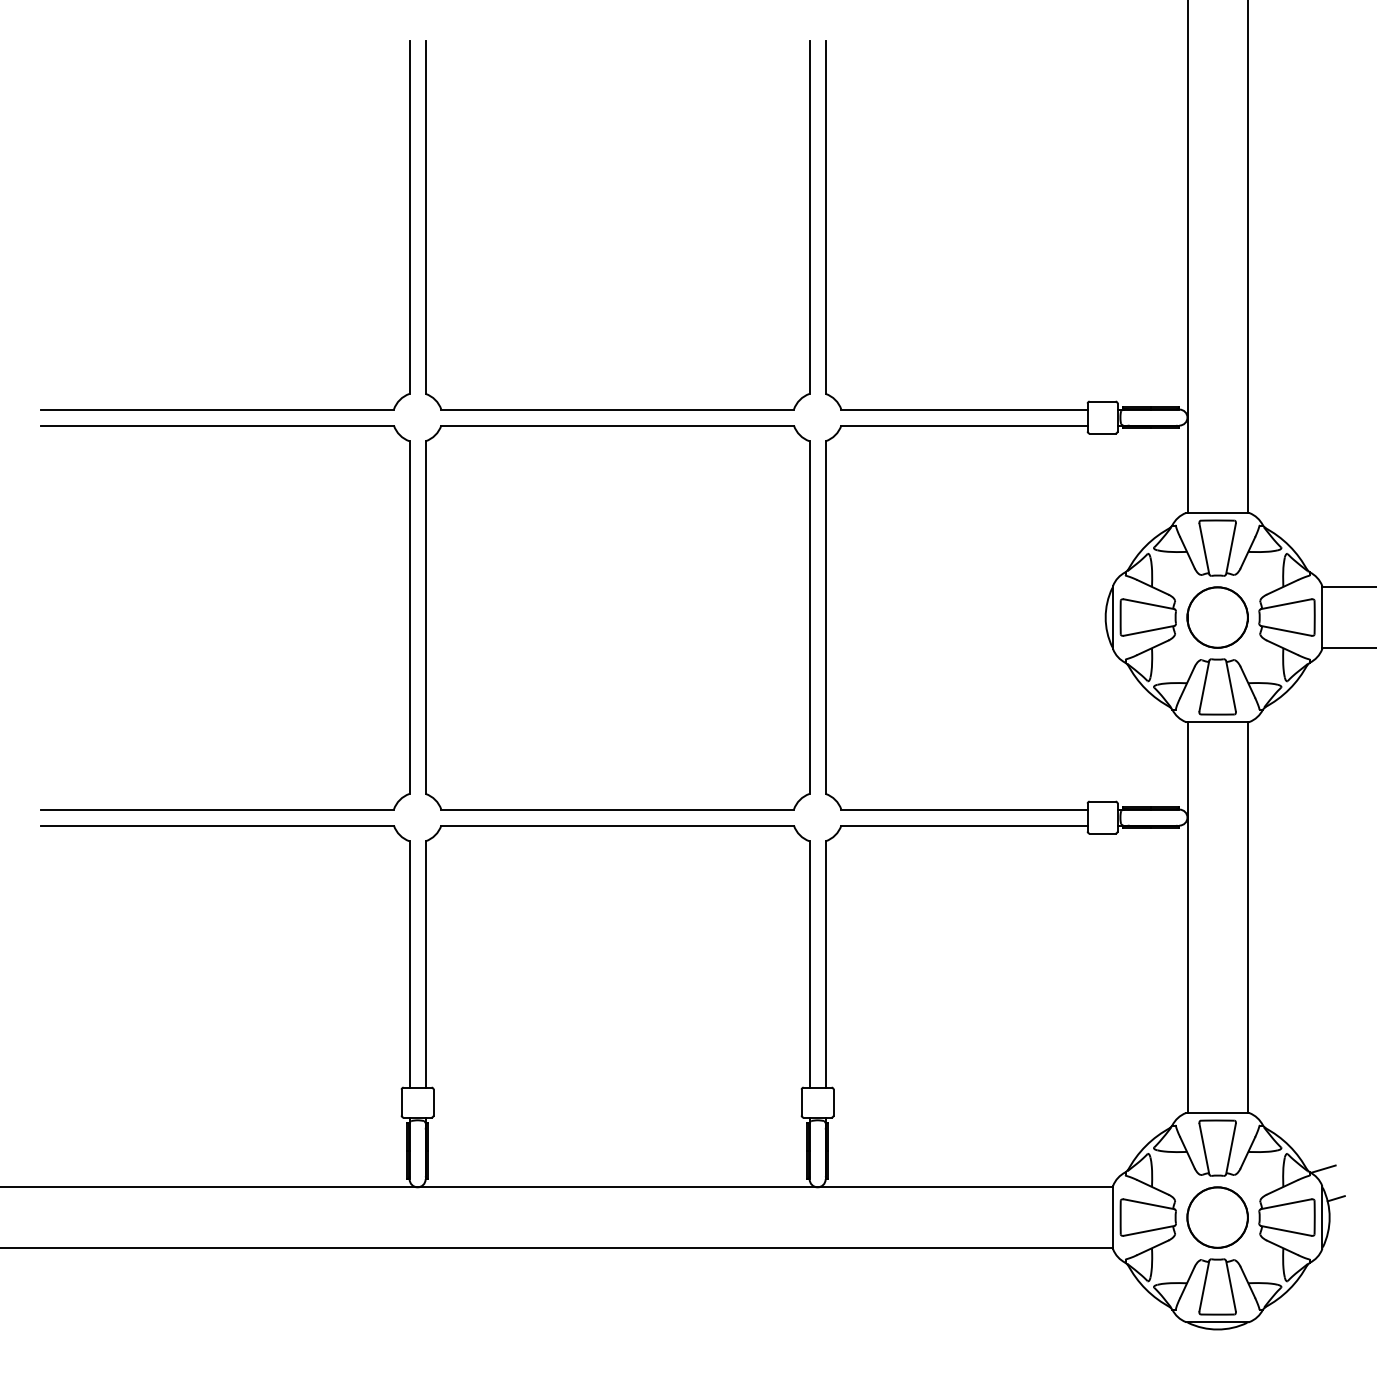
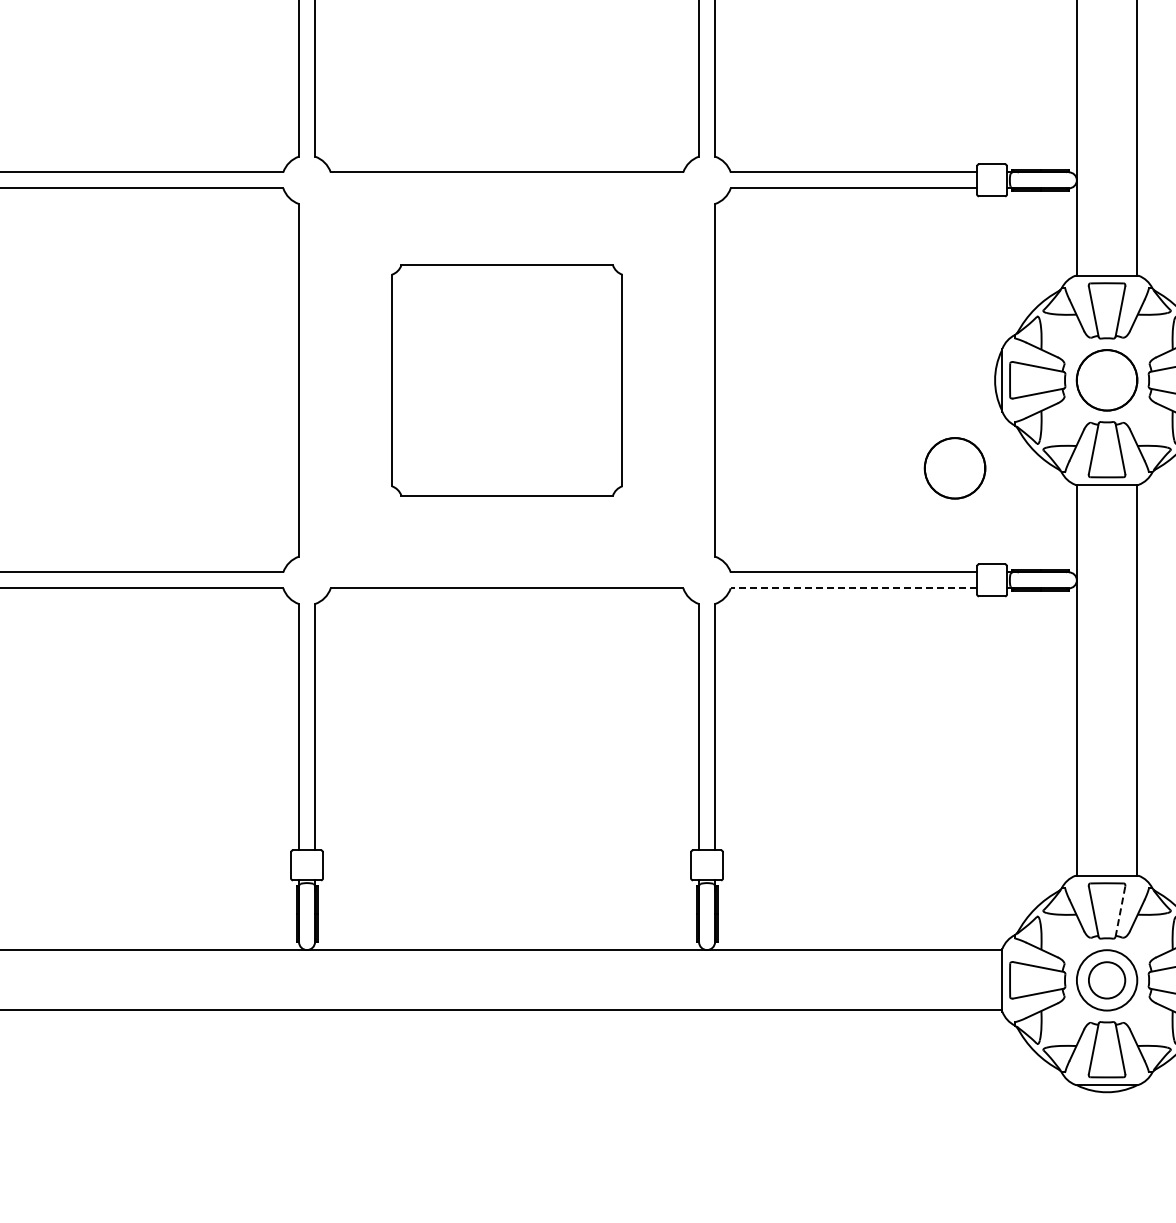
part: (617, 617) -> (506, 380), size x0.6
circle: (1065, 705) -> (954, 468), added
line: (964, 825) -> (853, 588), solid -> dashed
line: (1231, 1148) -> (1120, 911), solid -> dashed
circle: (1217, 1217) -> (1106, 980), size x0.6

